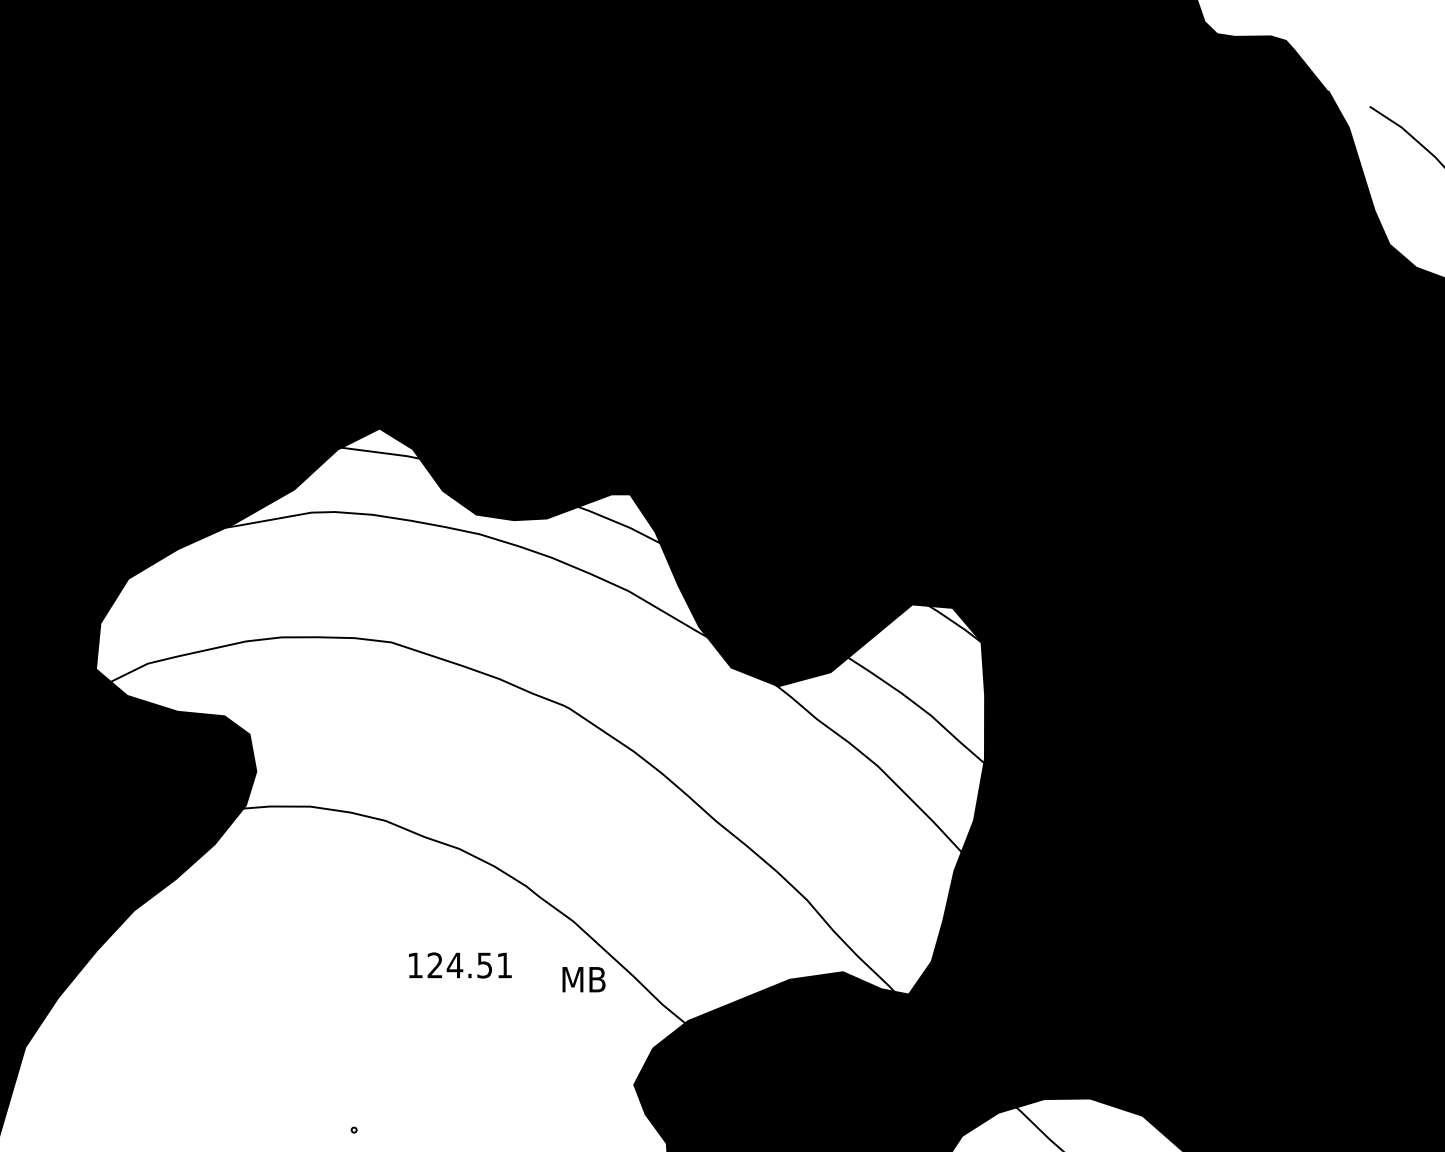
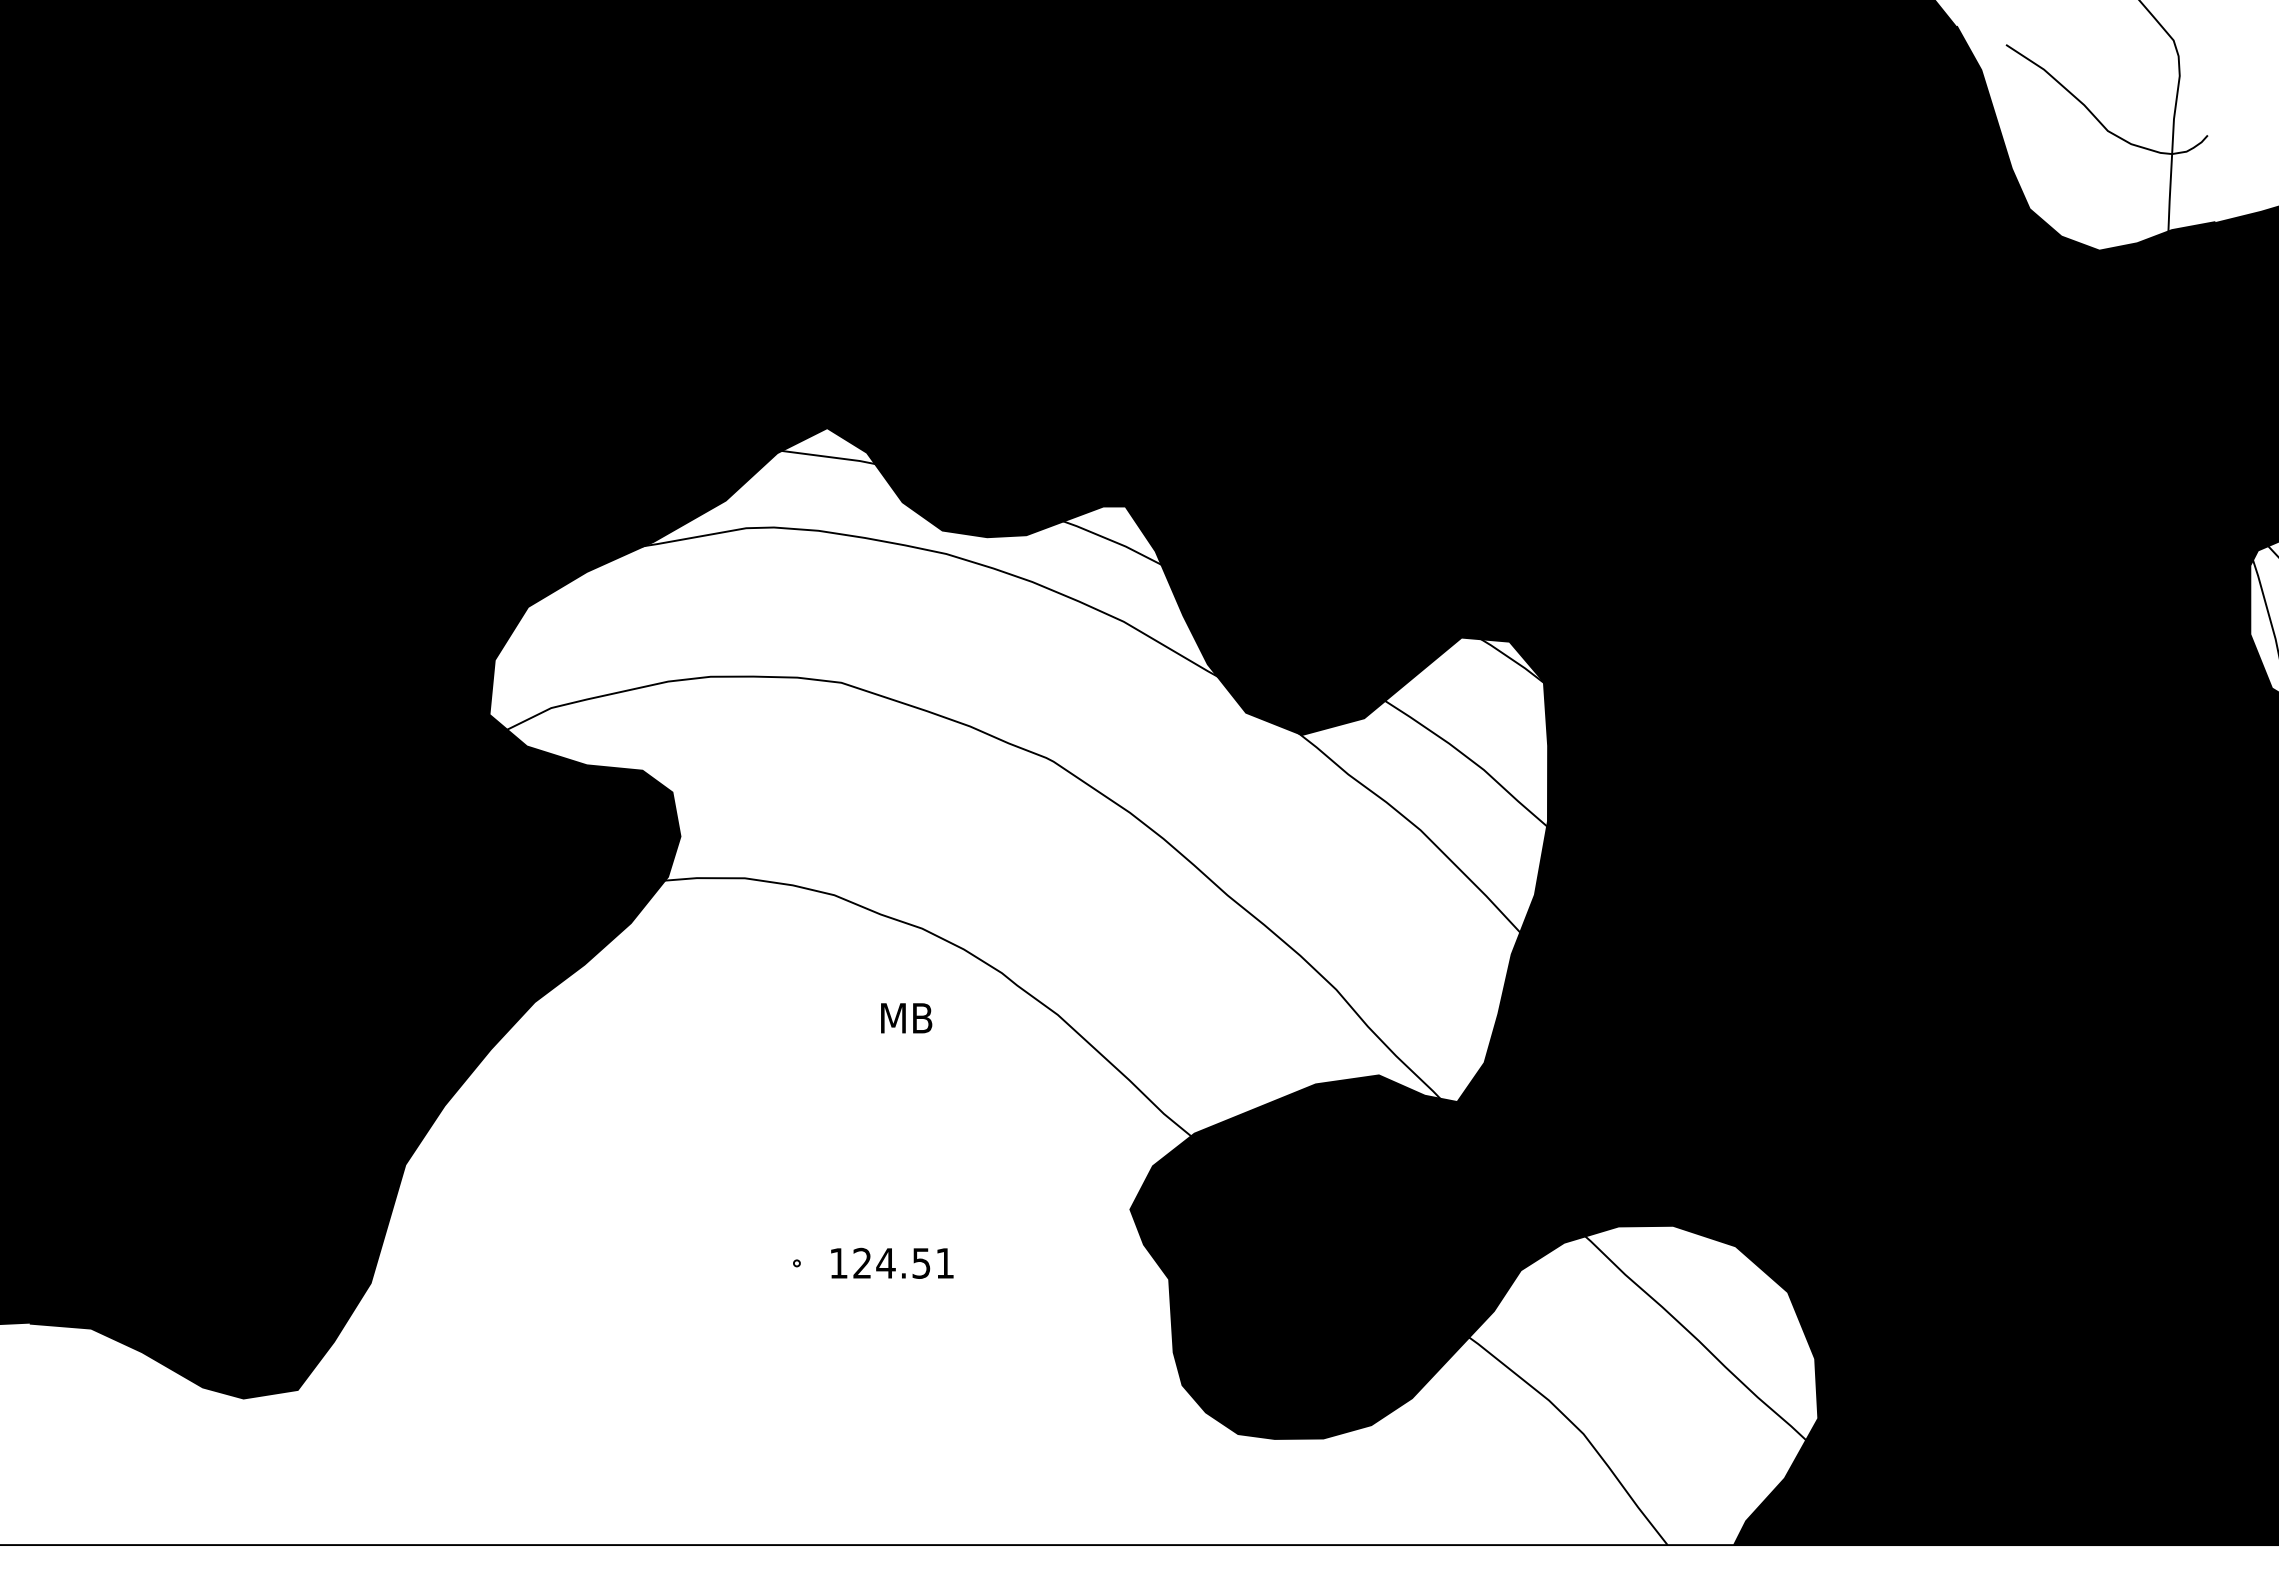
text: (460, 964) -> (892, 1262), moved
text: (583, 979) -> (906, 1018), moved

